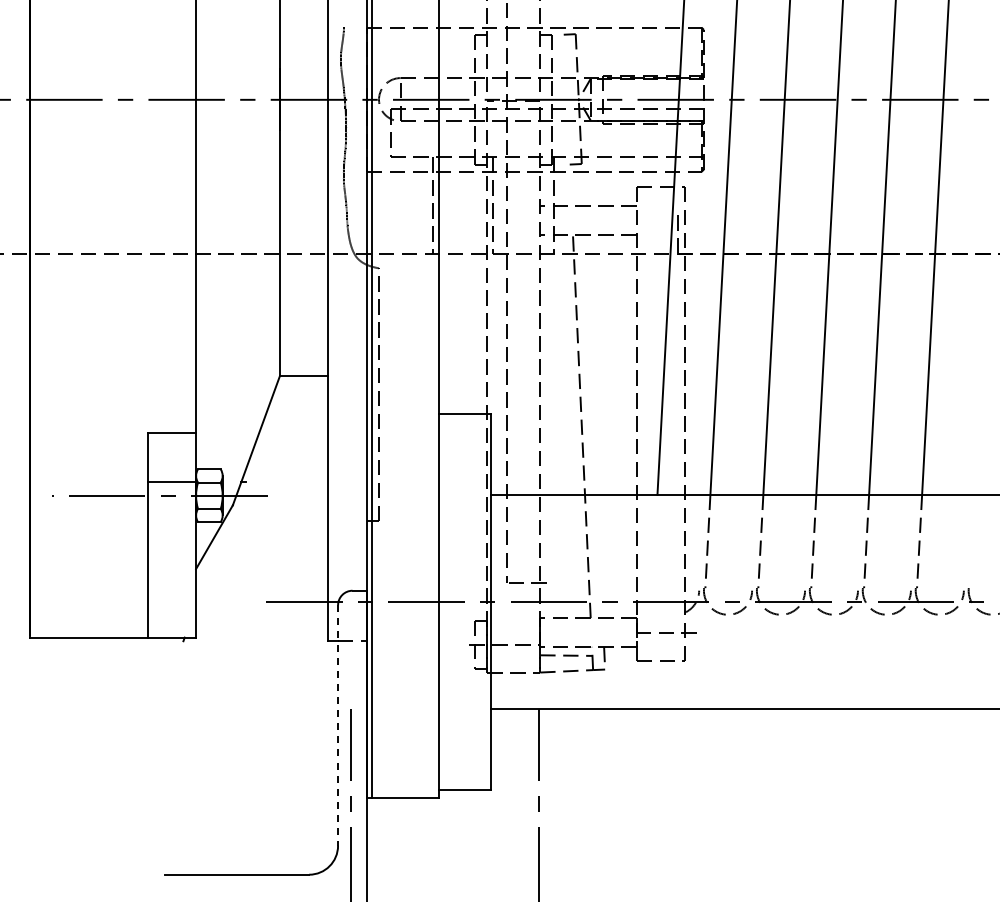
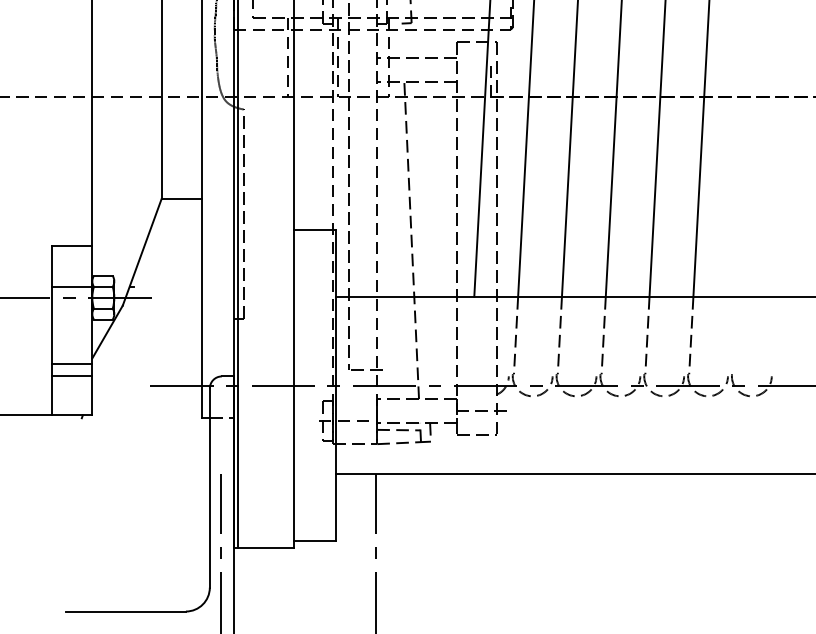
line: (171, 576) -> (71, 364), added
line: (171, 590) -> (71, 376), added
line: (338, 726) -> (210, 488), dashed -> solid

